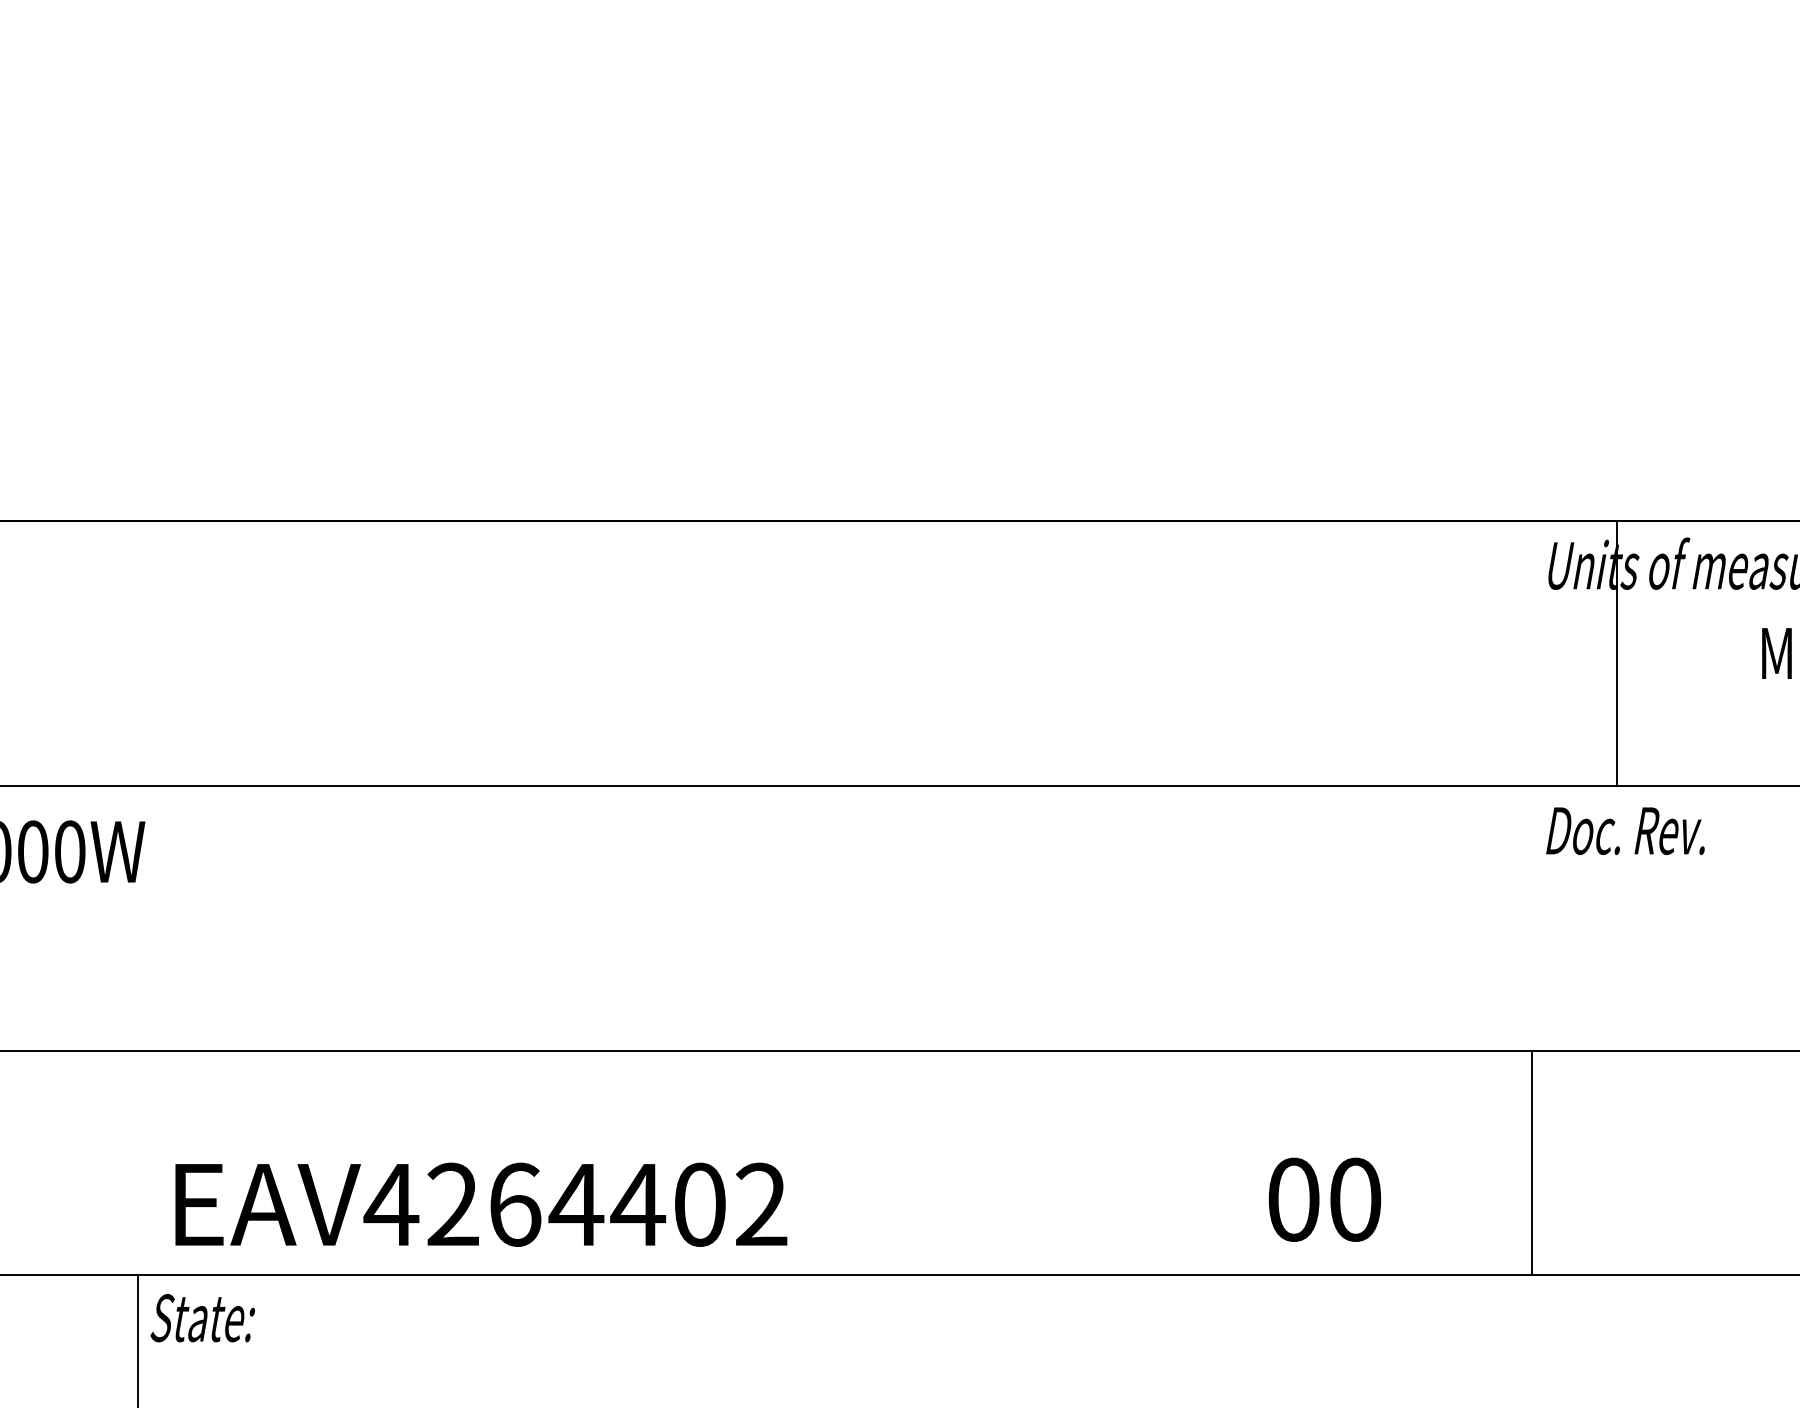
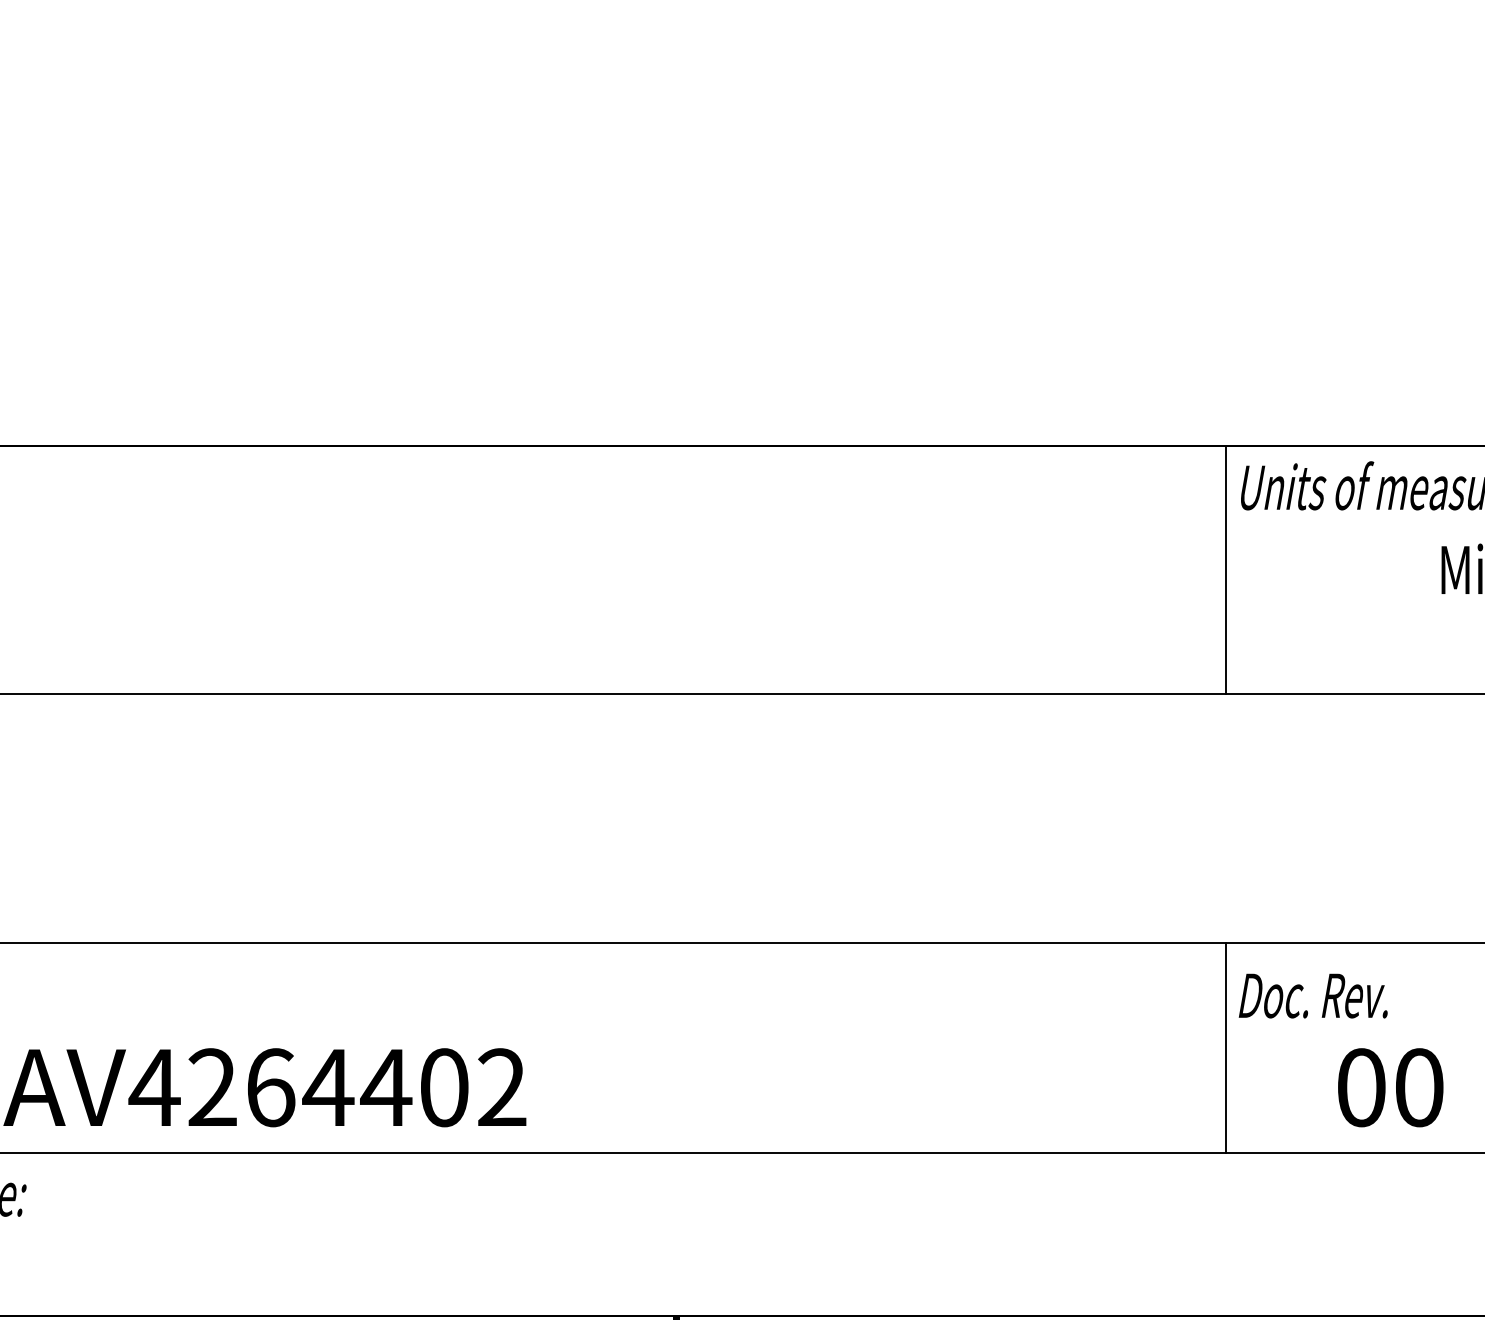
line: (1617, 653) -> (1226, 570), moved
text: (1625, 831) -> (1313, 996), moved
text: (1324, 1199) -> (1390, 1087), moved

